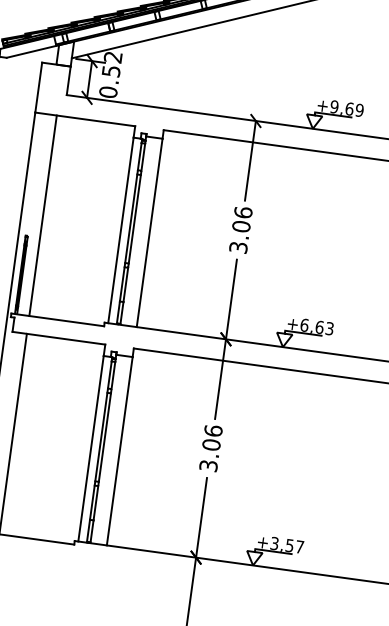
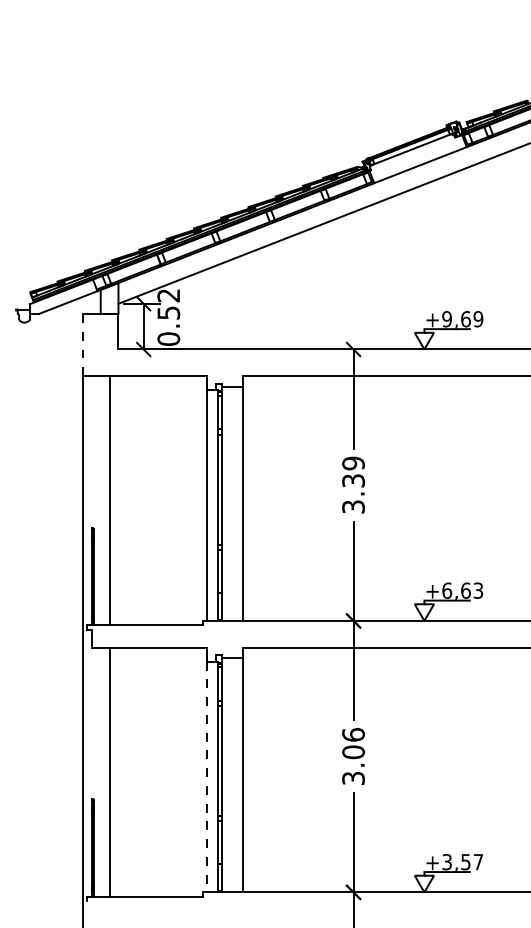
line: (38, 87) -> (82, 345), solid -> dashed
text: (242, 219) -> (353, 471), 3.06 -> 3.39
line: (91, 449) -> (207, 777), solid -> dashed

